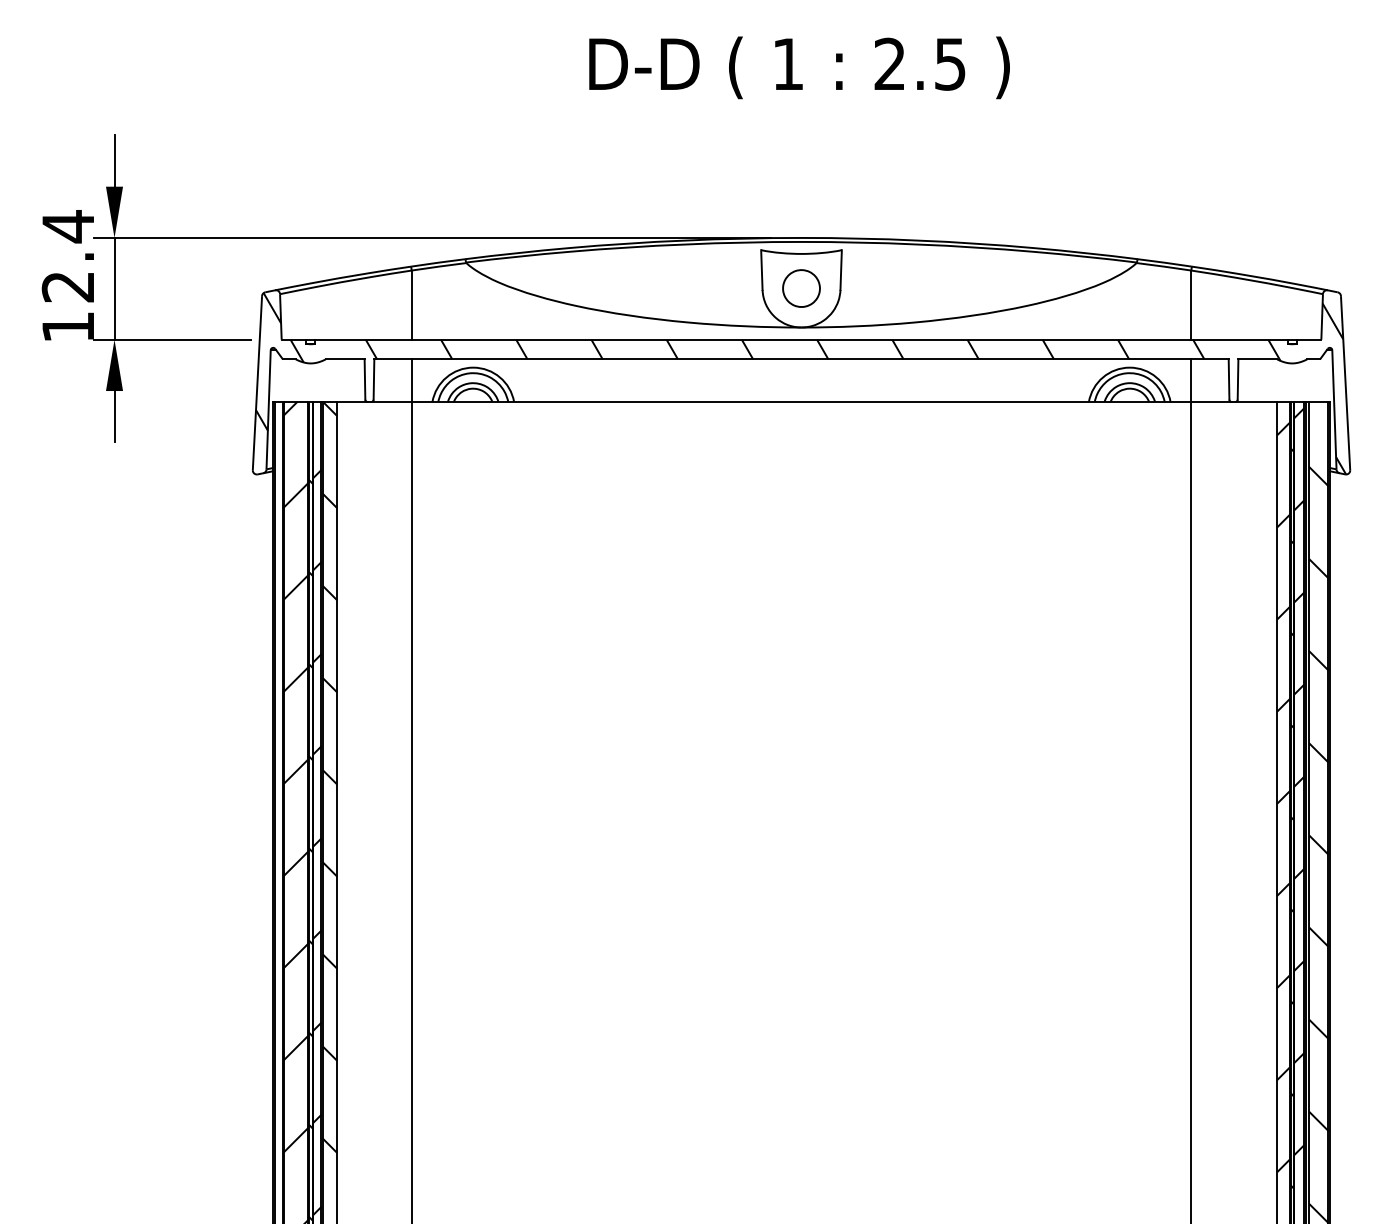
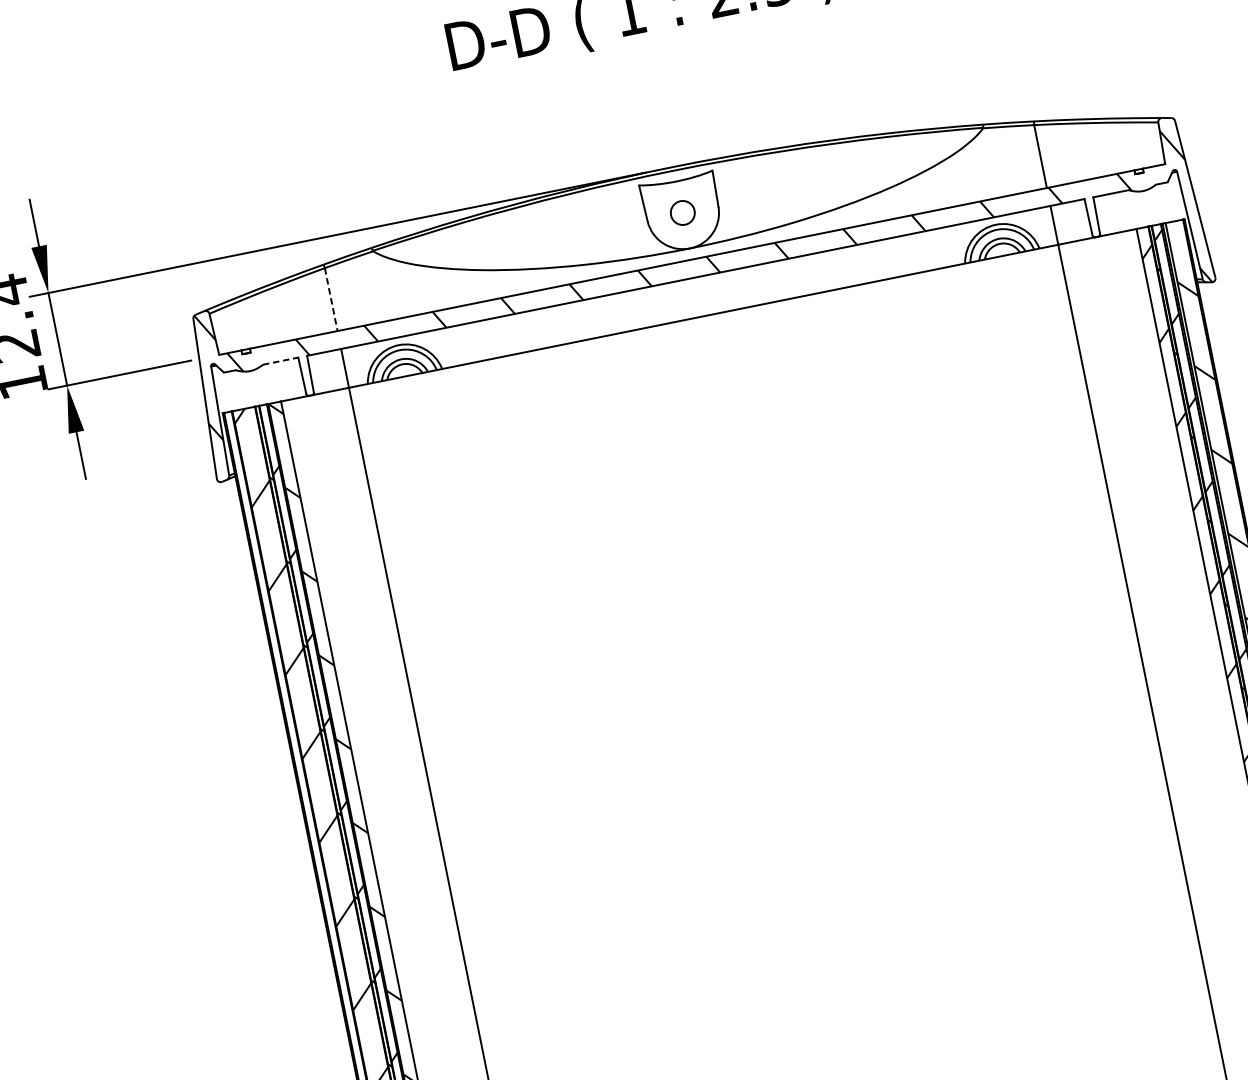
part: (801, 288) -> (682, 212), size x0.7
line: (411, 305) -> (331, 299), solid -> dashed
line: (345, 359) -> (280, 361), solid -> dashed

